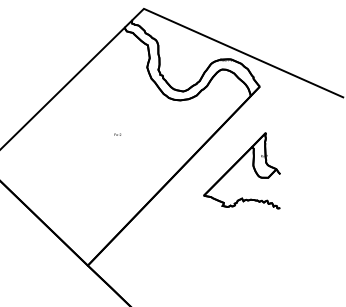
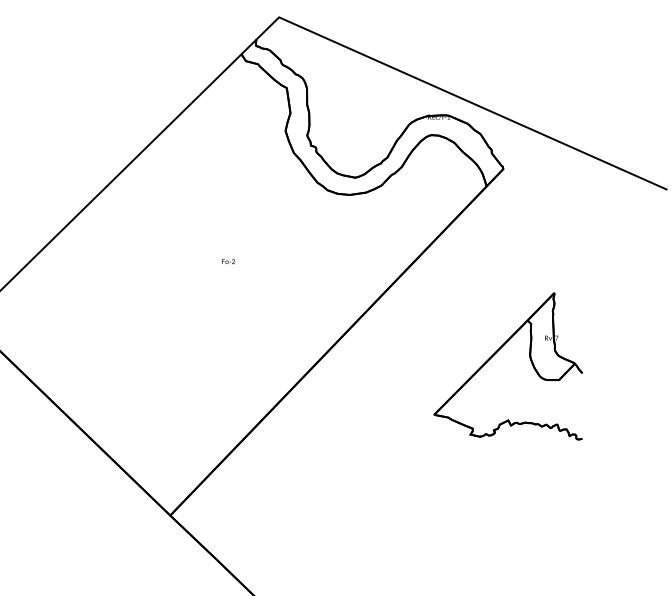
part: (236, 164) -> (497, 354), moved

